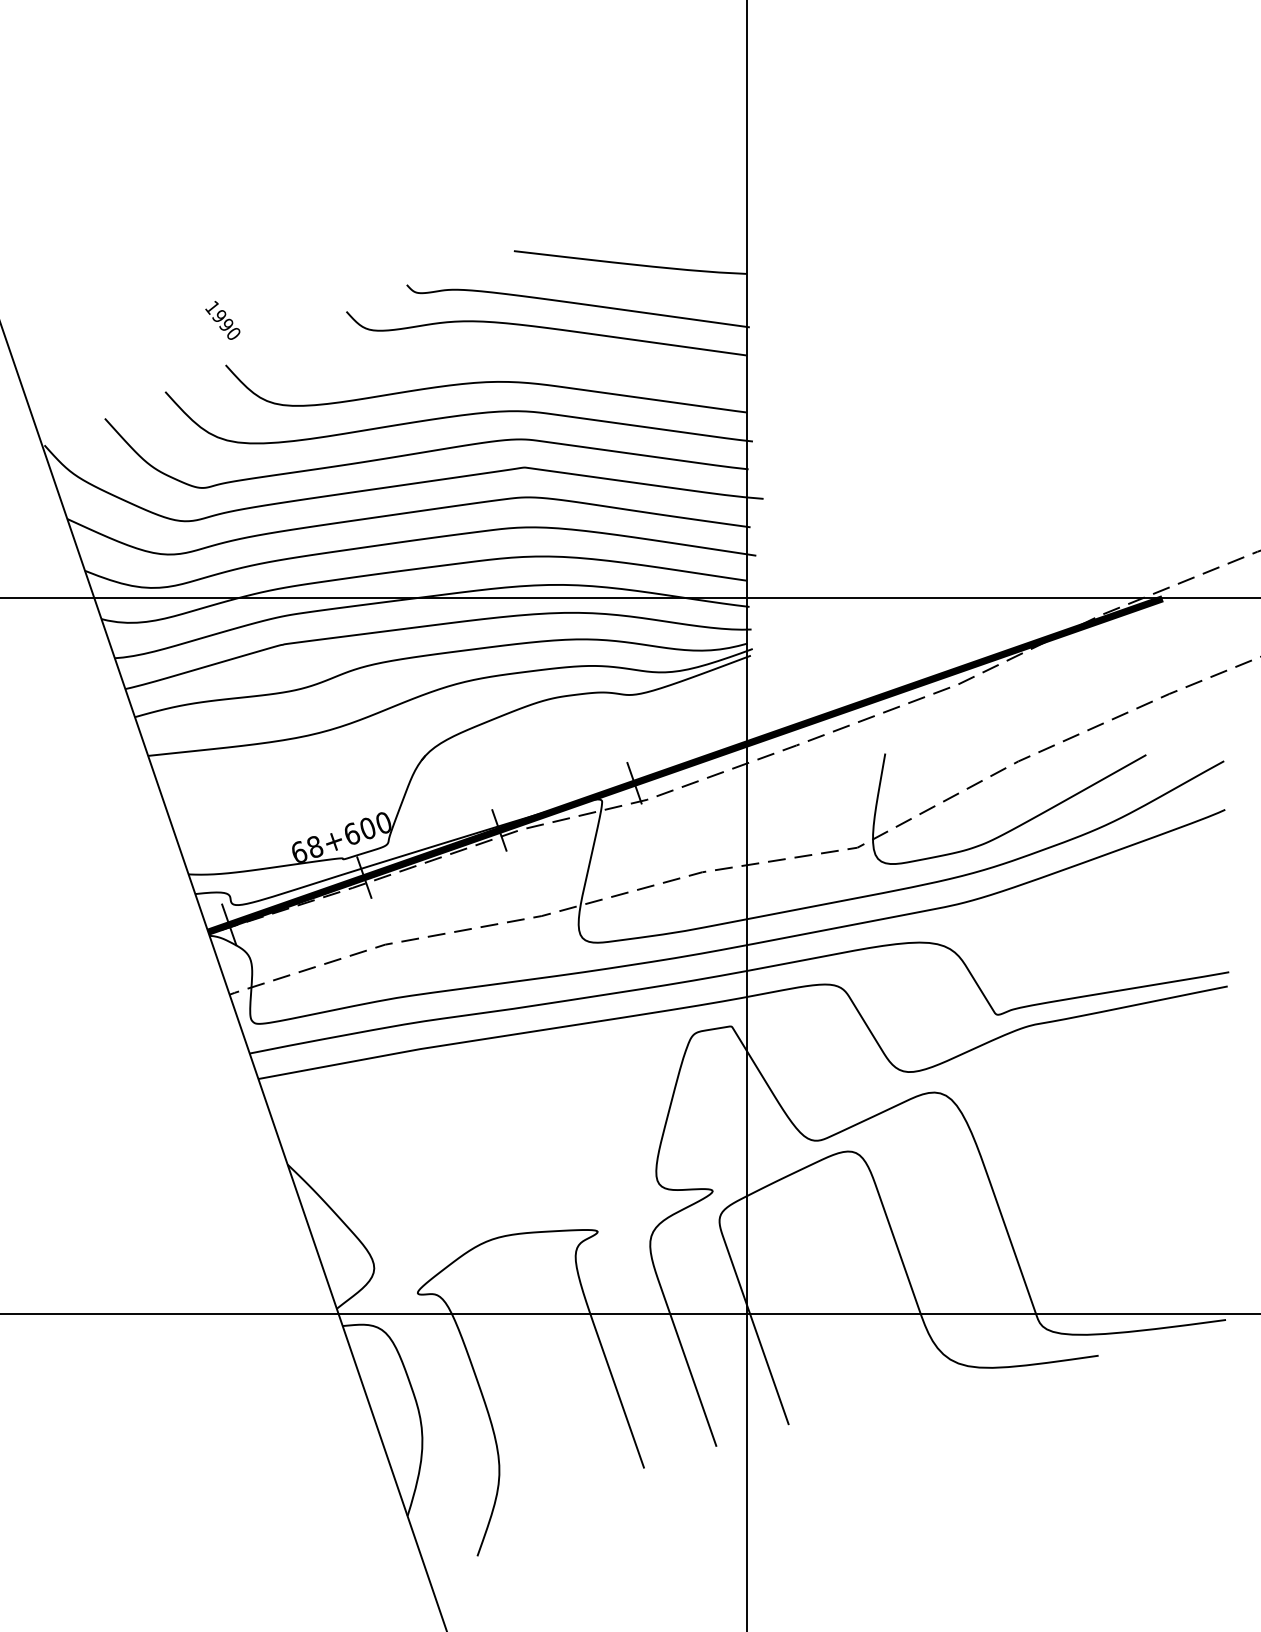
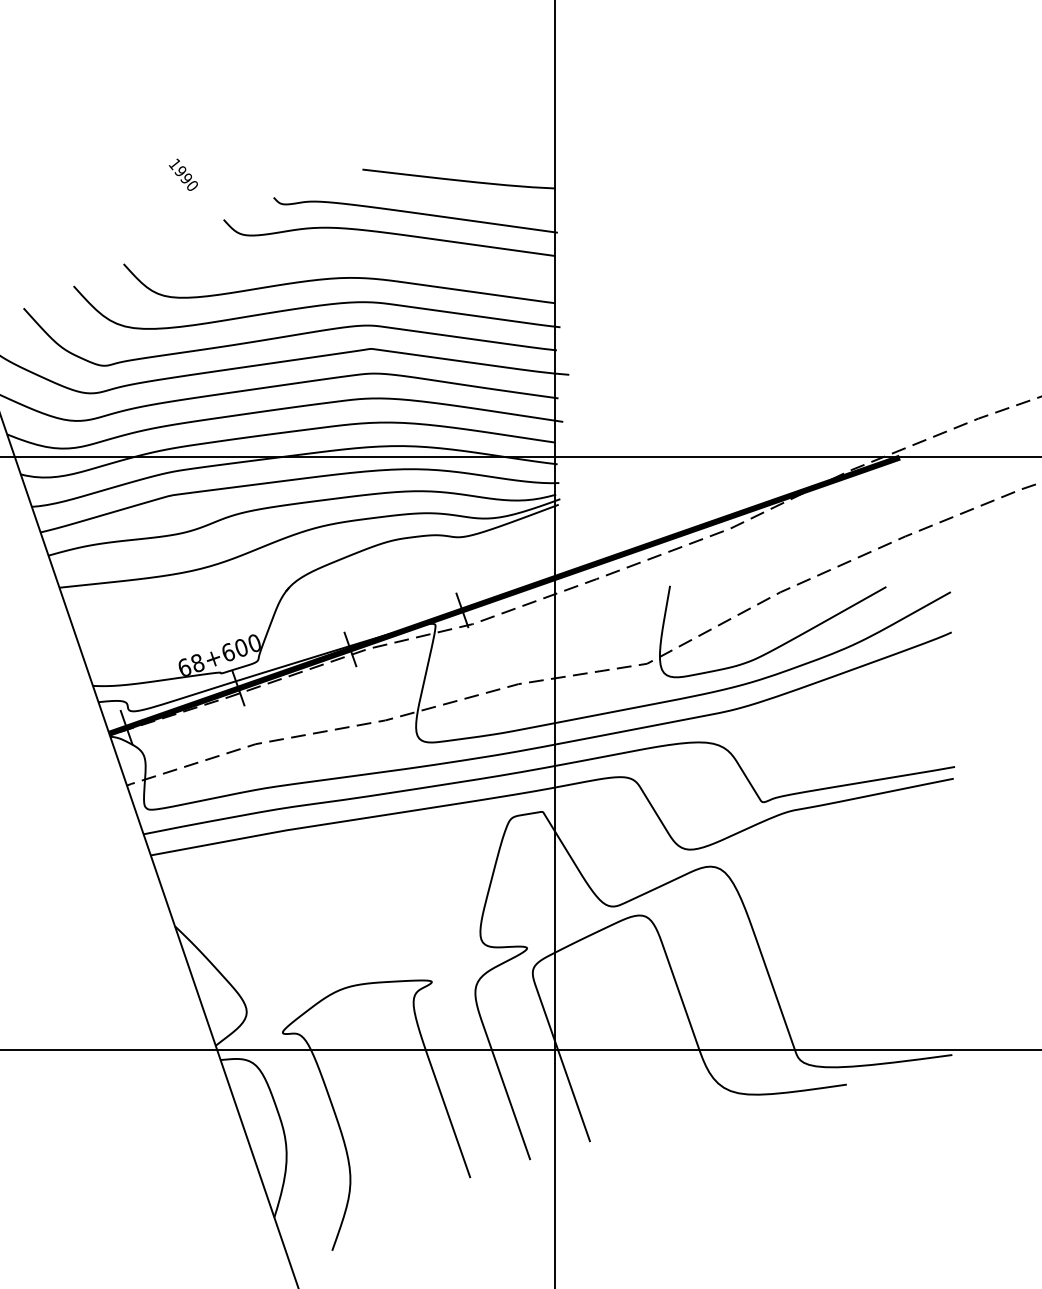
text: (222, 320) -> (183, 174), moved

